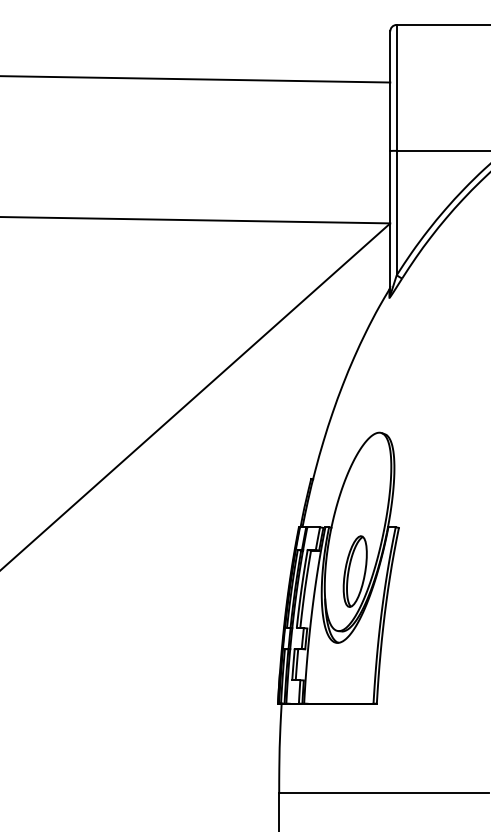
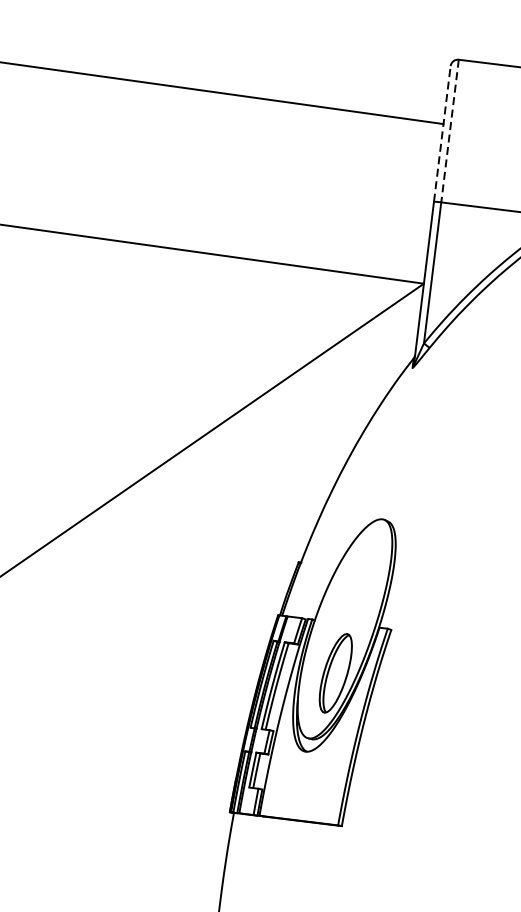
line: (396, 87) -> (449, 130), solid -> dashed
line: (390, 91) -> (442, 134), solid -> dashed

